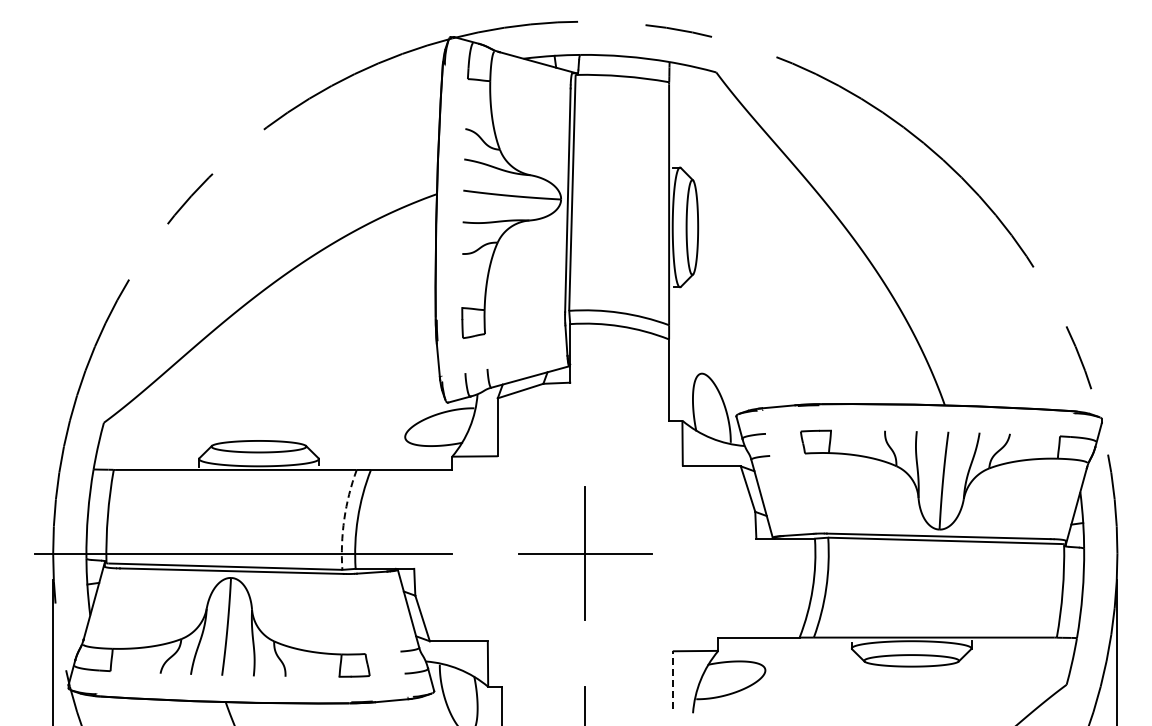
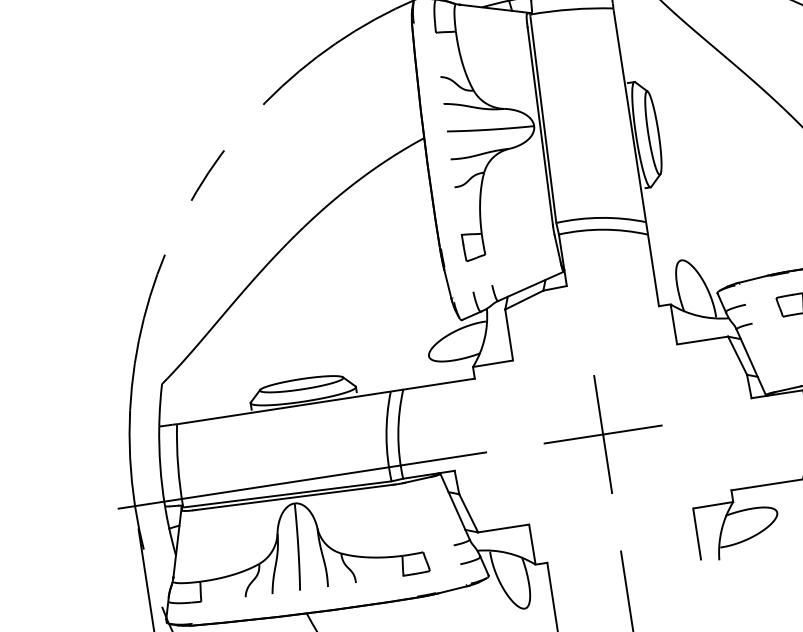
arc: (344, 519) -> (386, 436), dashed -> solid
line: (672, 680) -> (696, 534), dashed -> solid

